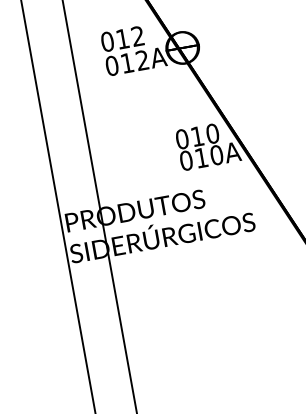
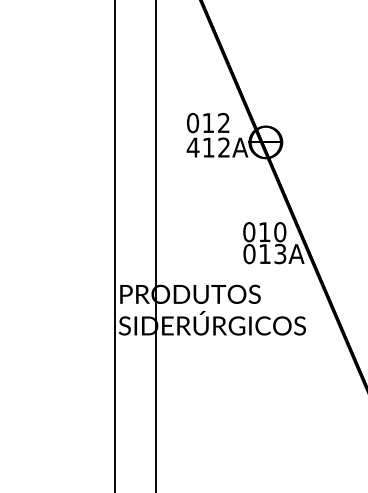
text: (111, 65) -> (192, 147), 012A -> 412A
text: (216, 155) -> (280, 254), 010A -> 013A

